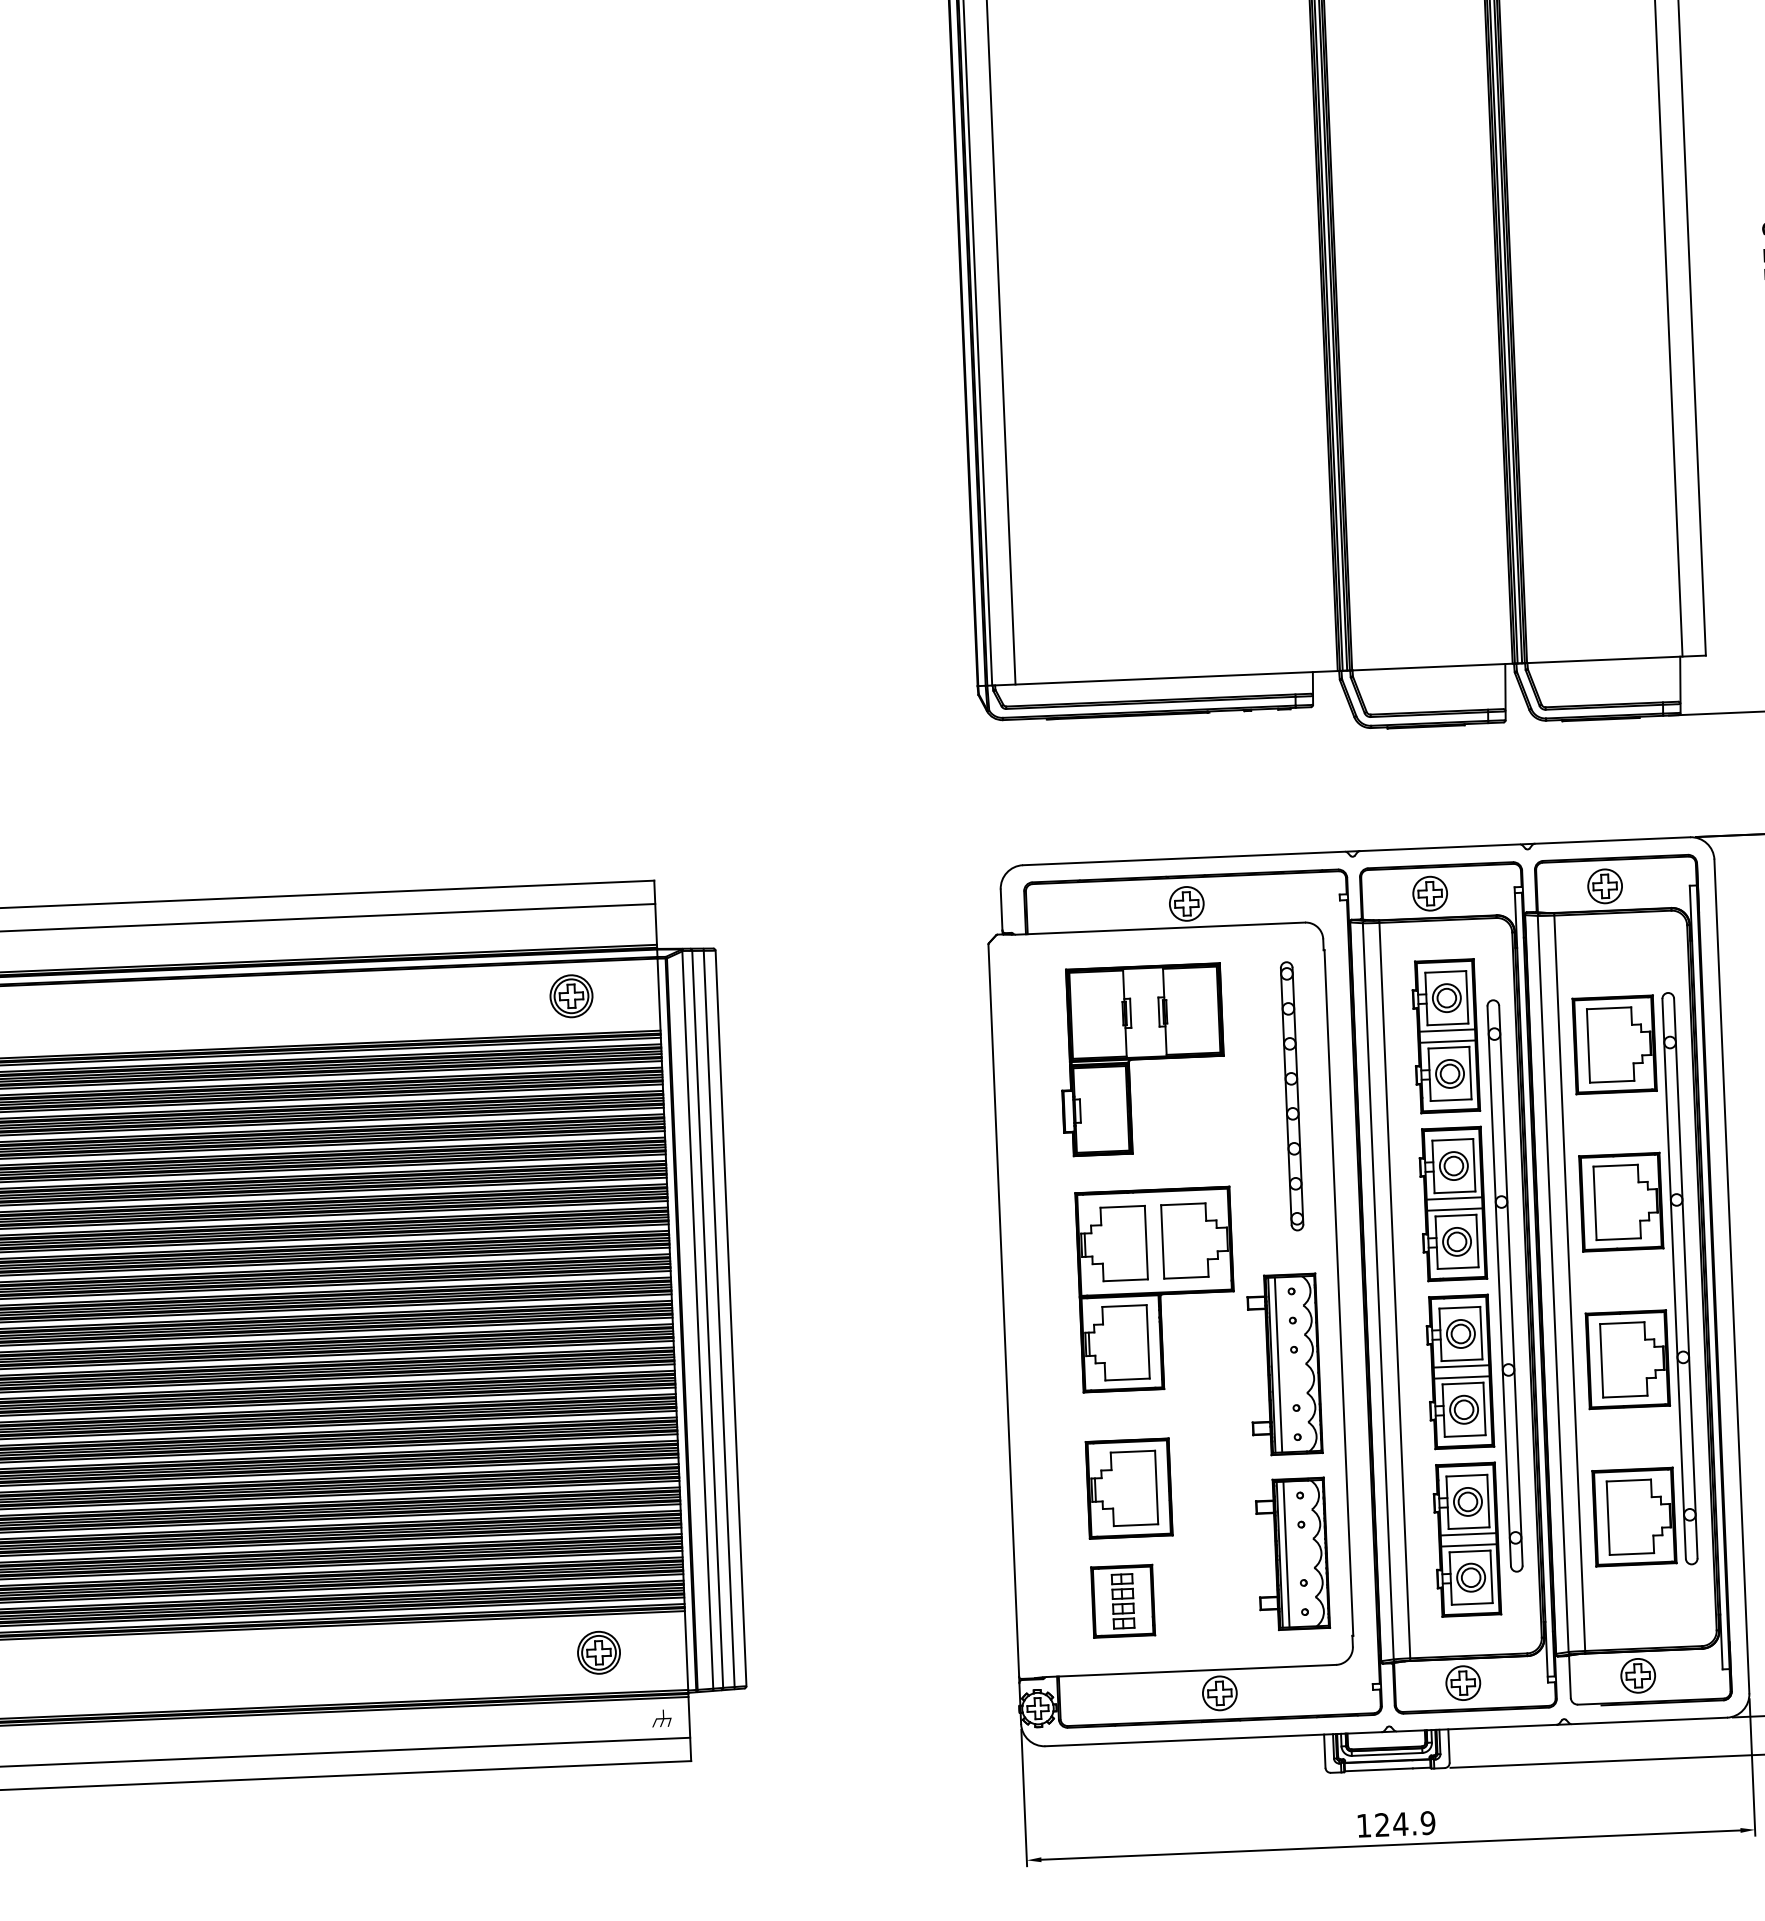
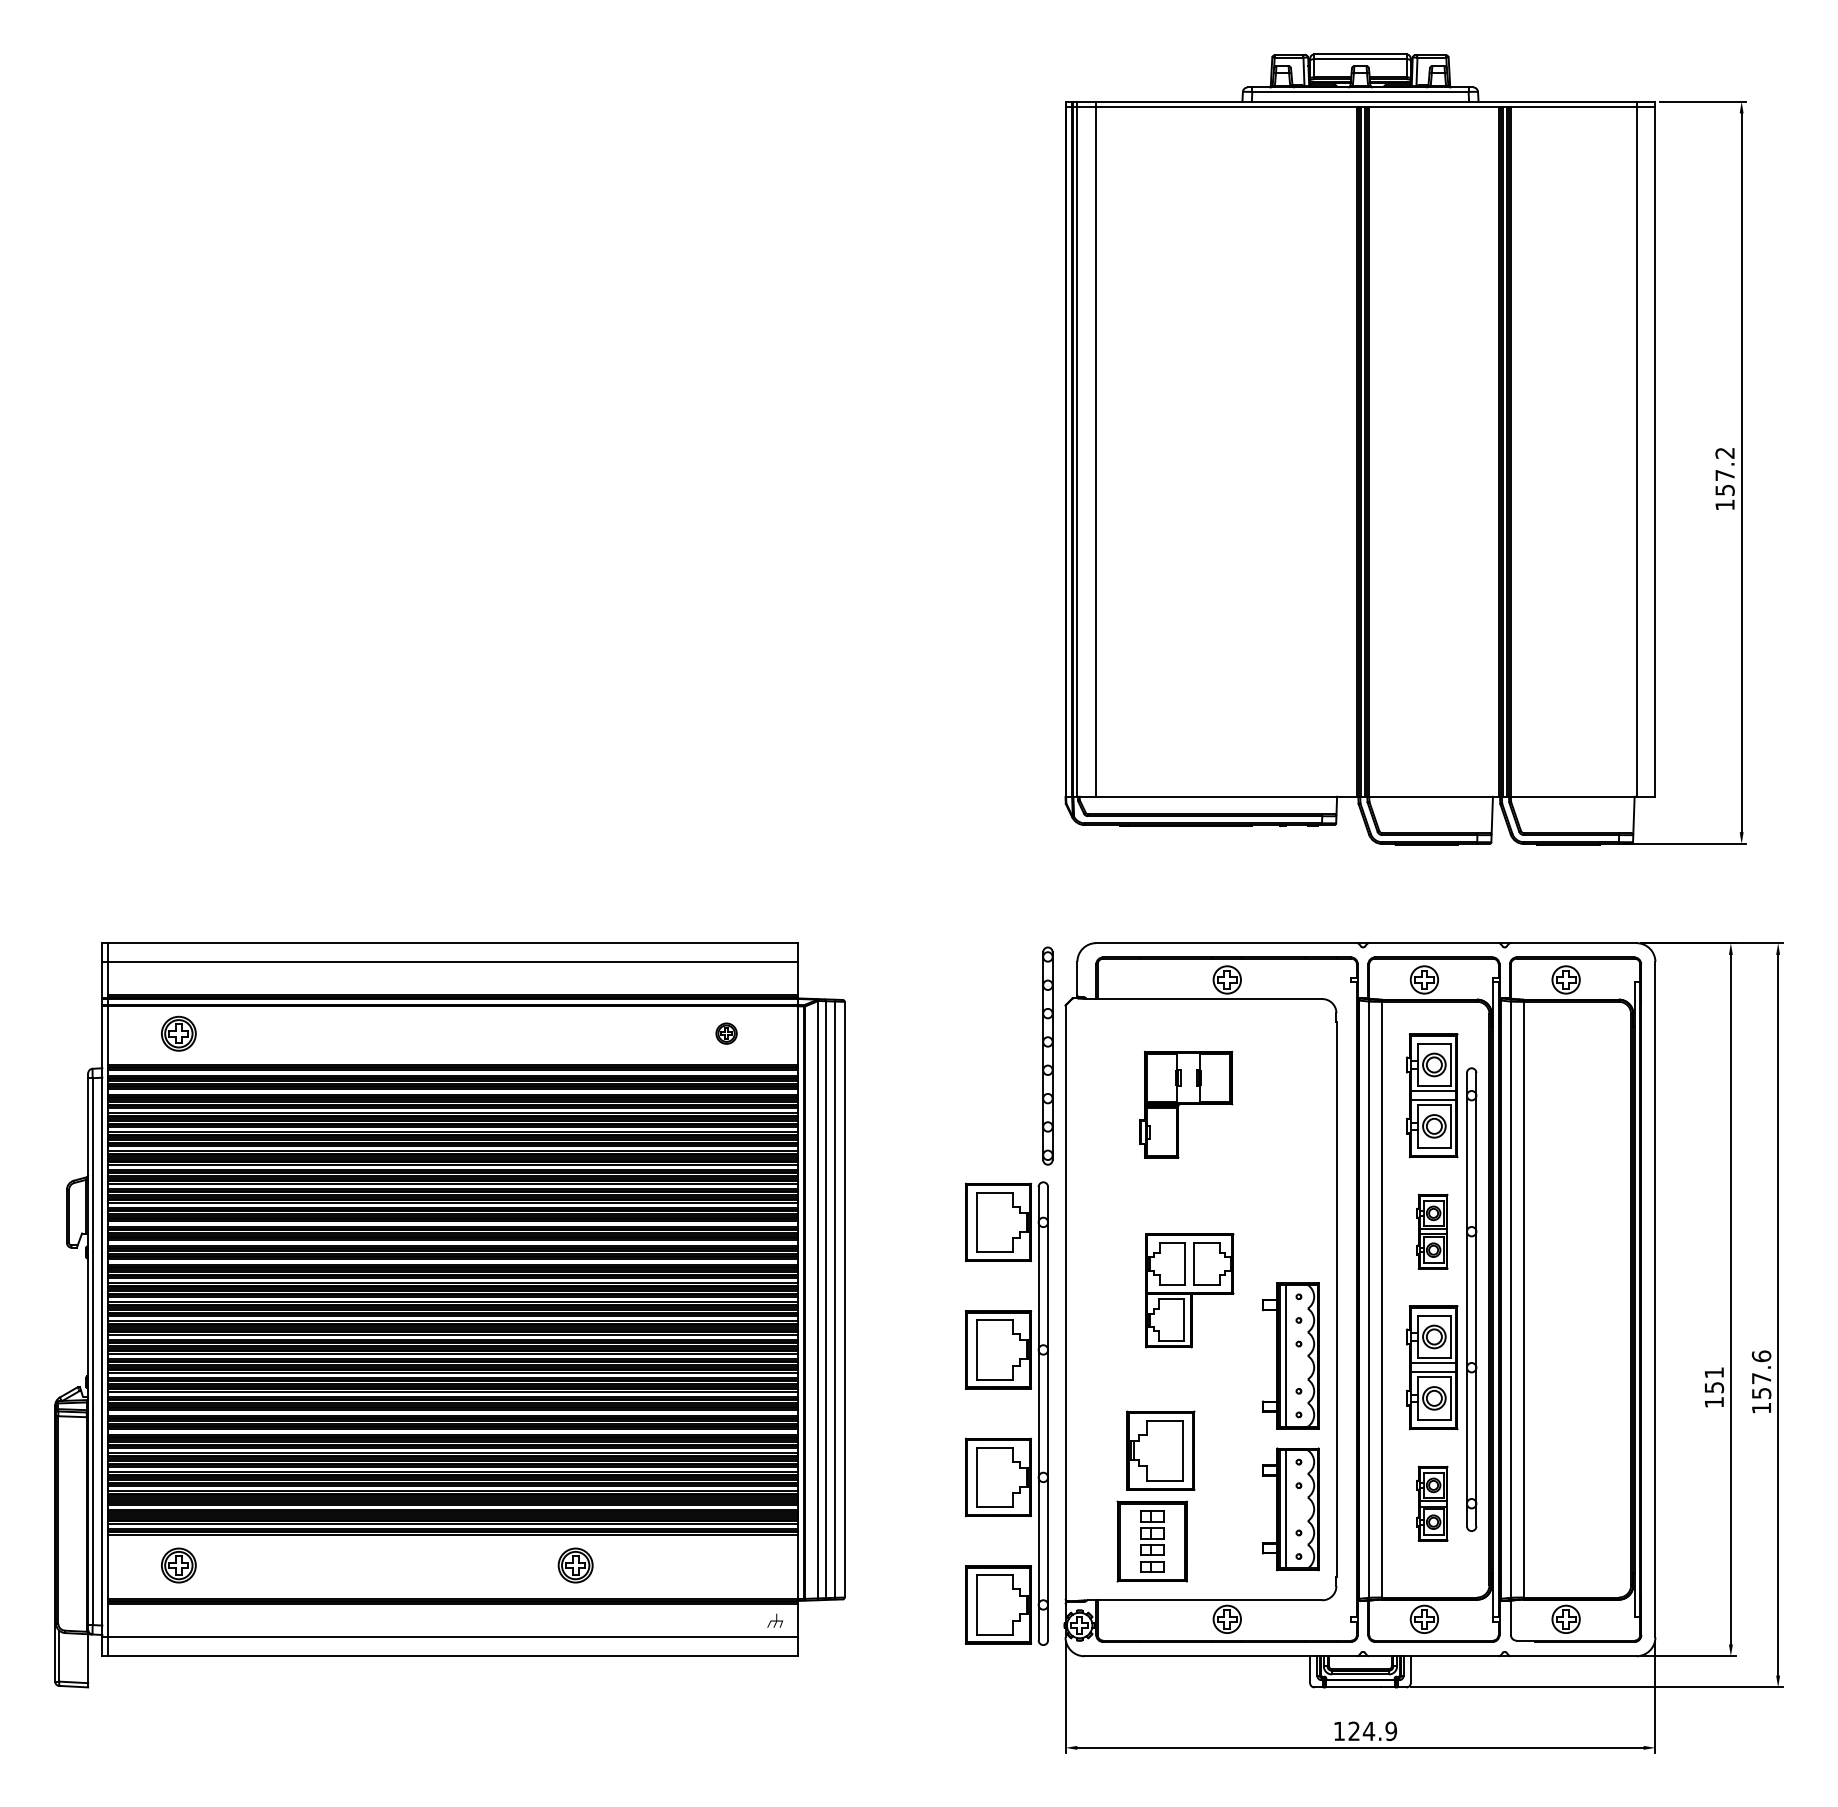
part: (571, 995) -> (726, 1033), size x0.6
part: (1141, 1059) -> (1185, 1104), size x0.7
part: (1291, 1095) -> (1047, 1055), moved
part: (1453, 1203) -> (1432, 1231), size x0.6
part: (1633, 1250) -> (1006, 1389), moved
part: (1156, 1289) -> (1189, 1290), size x0.7
part: (1467, 1539) -> (1432, 1503), size x0.6
part: (1122, 1601) -> (1151, 1541), size x1.4
part: (598, 1652) -> (575, 1565), moved

